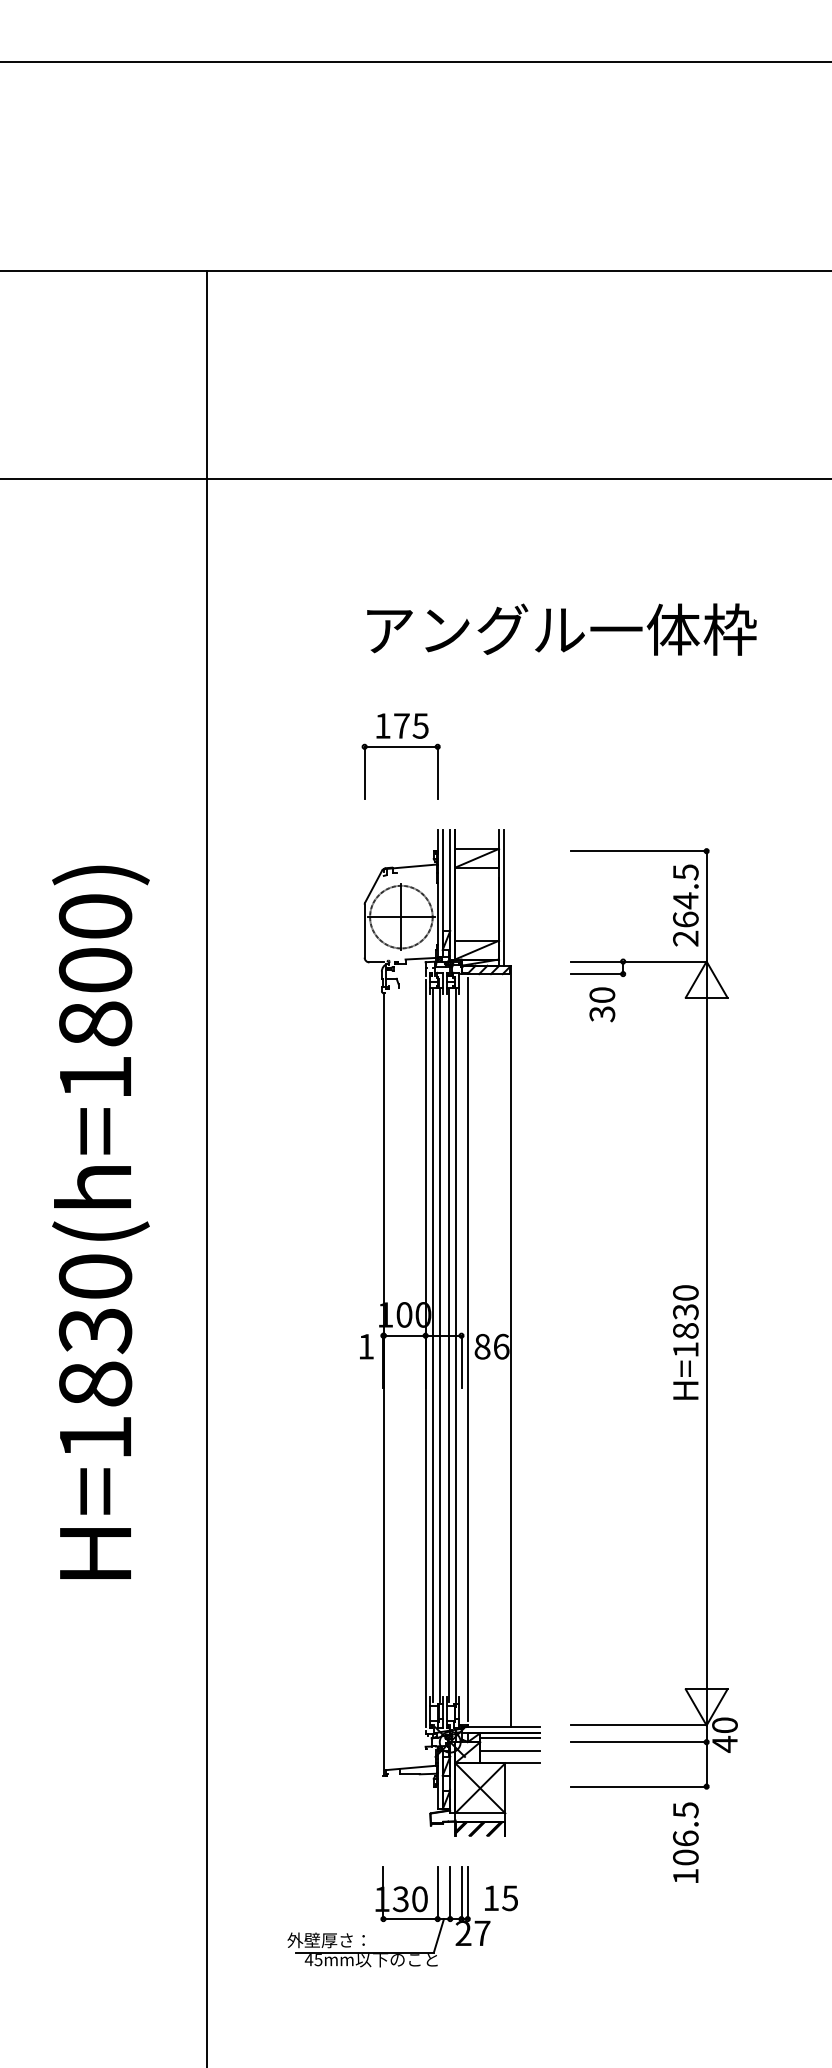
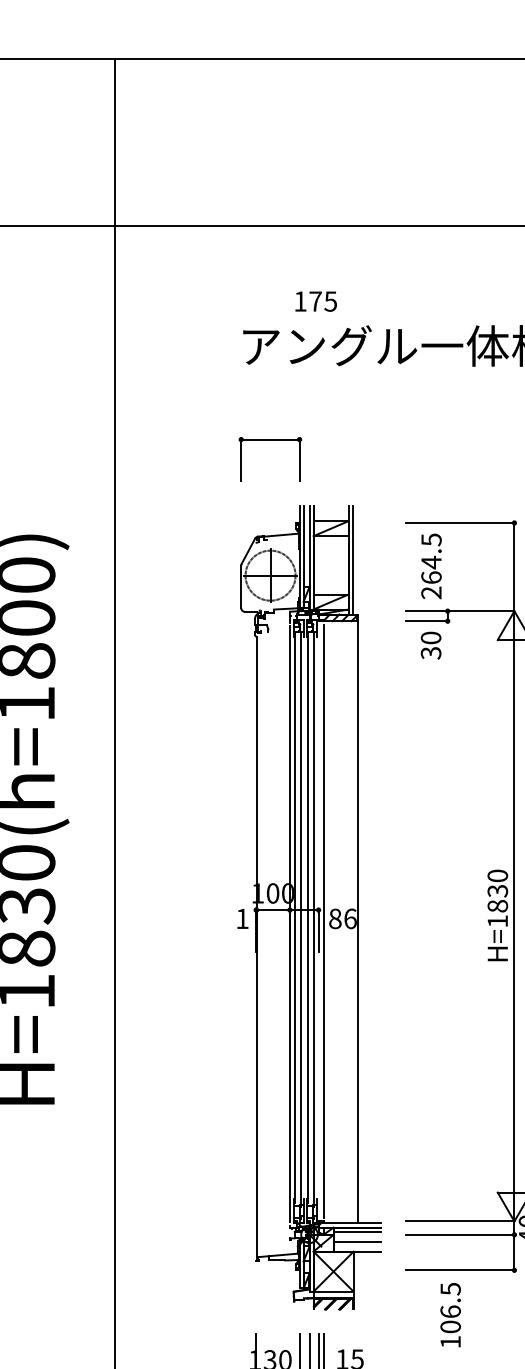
text: (402, 725) -> (316, 301), moved
text: (685, 905) -> (431, 566), moved
text: (685, 1842) -> (450, 1314), moved

